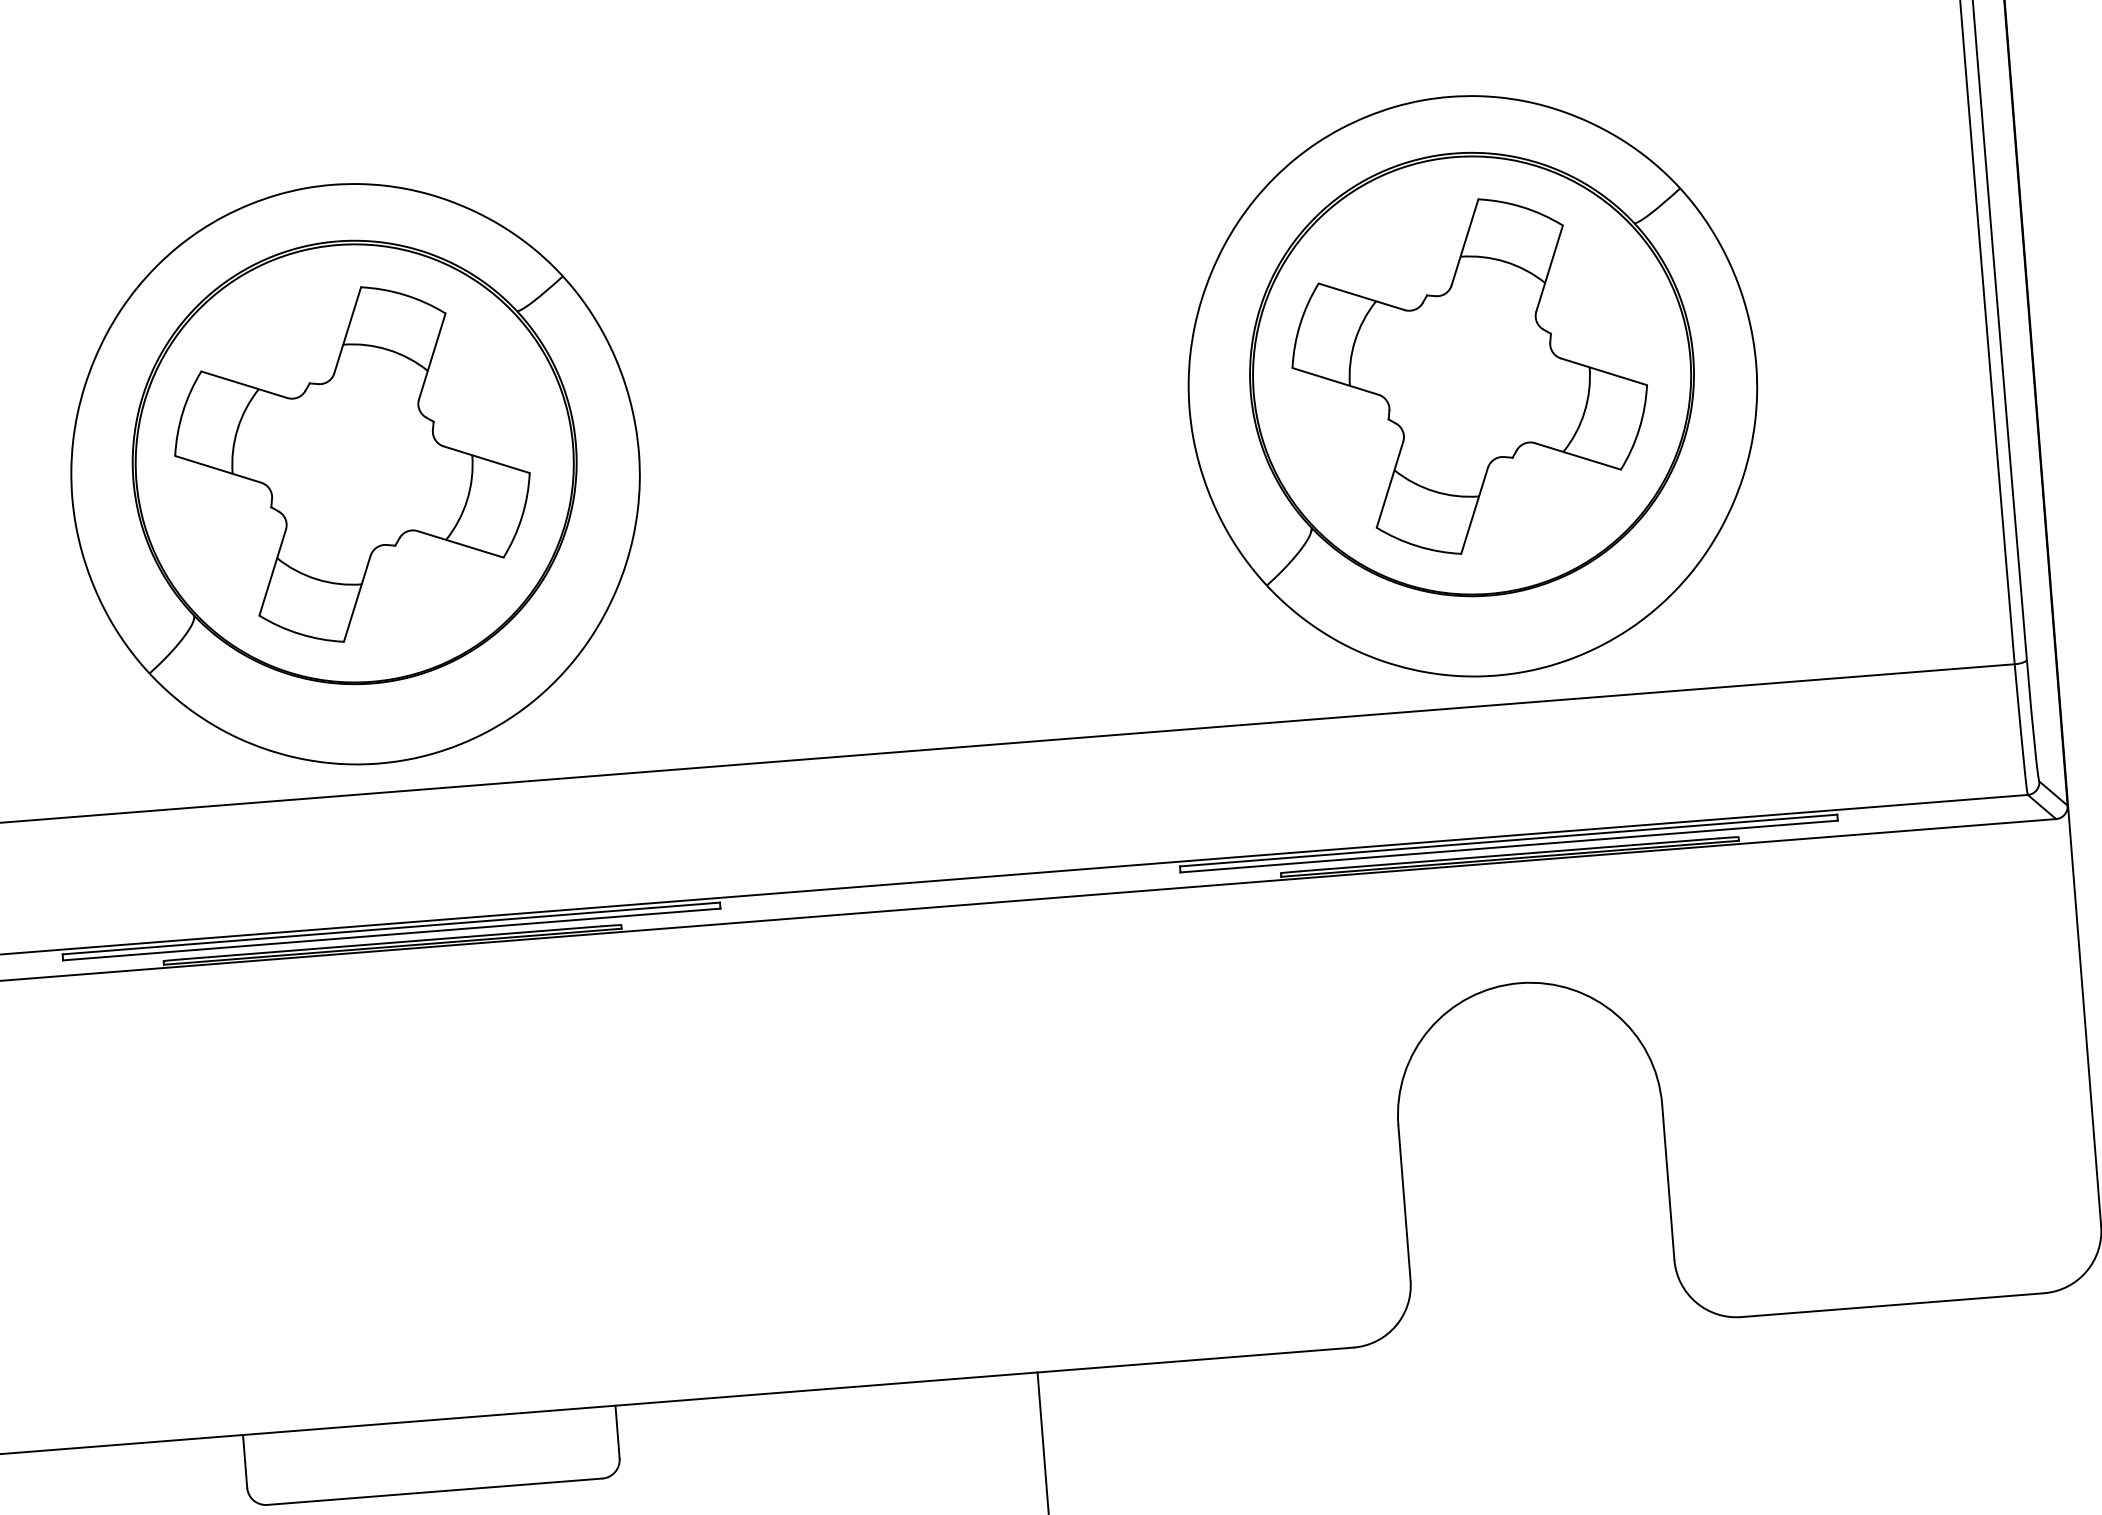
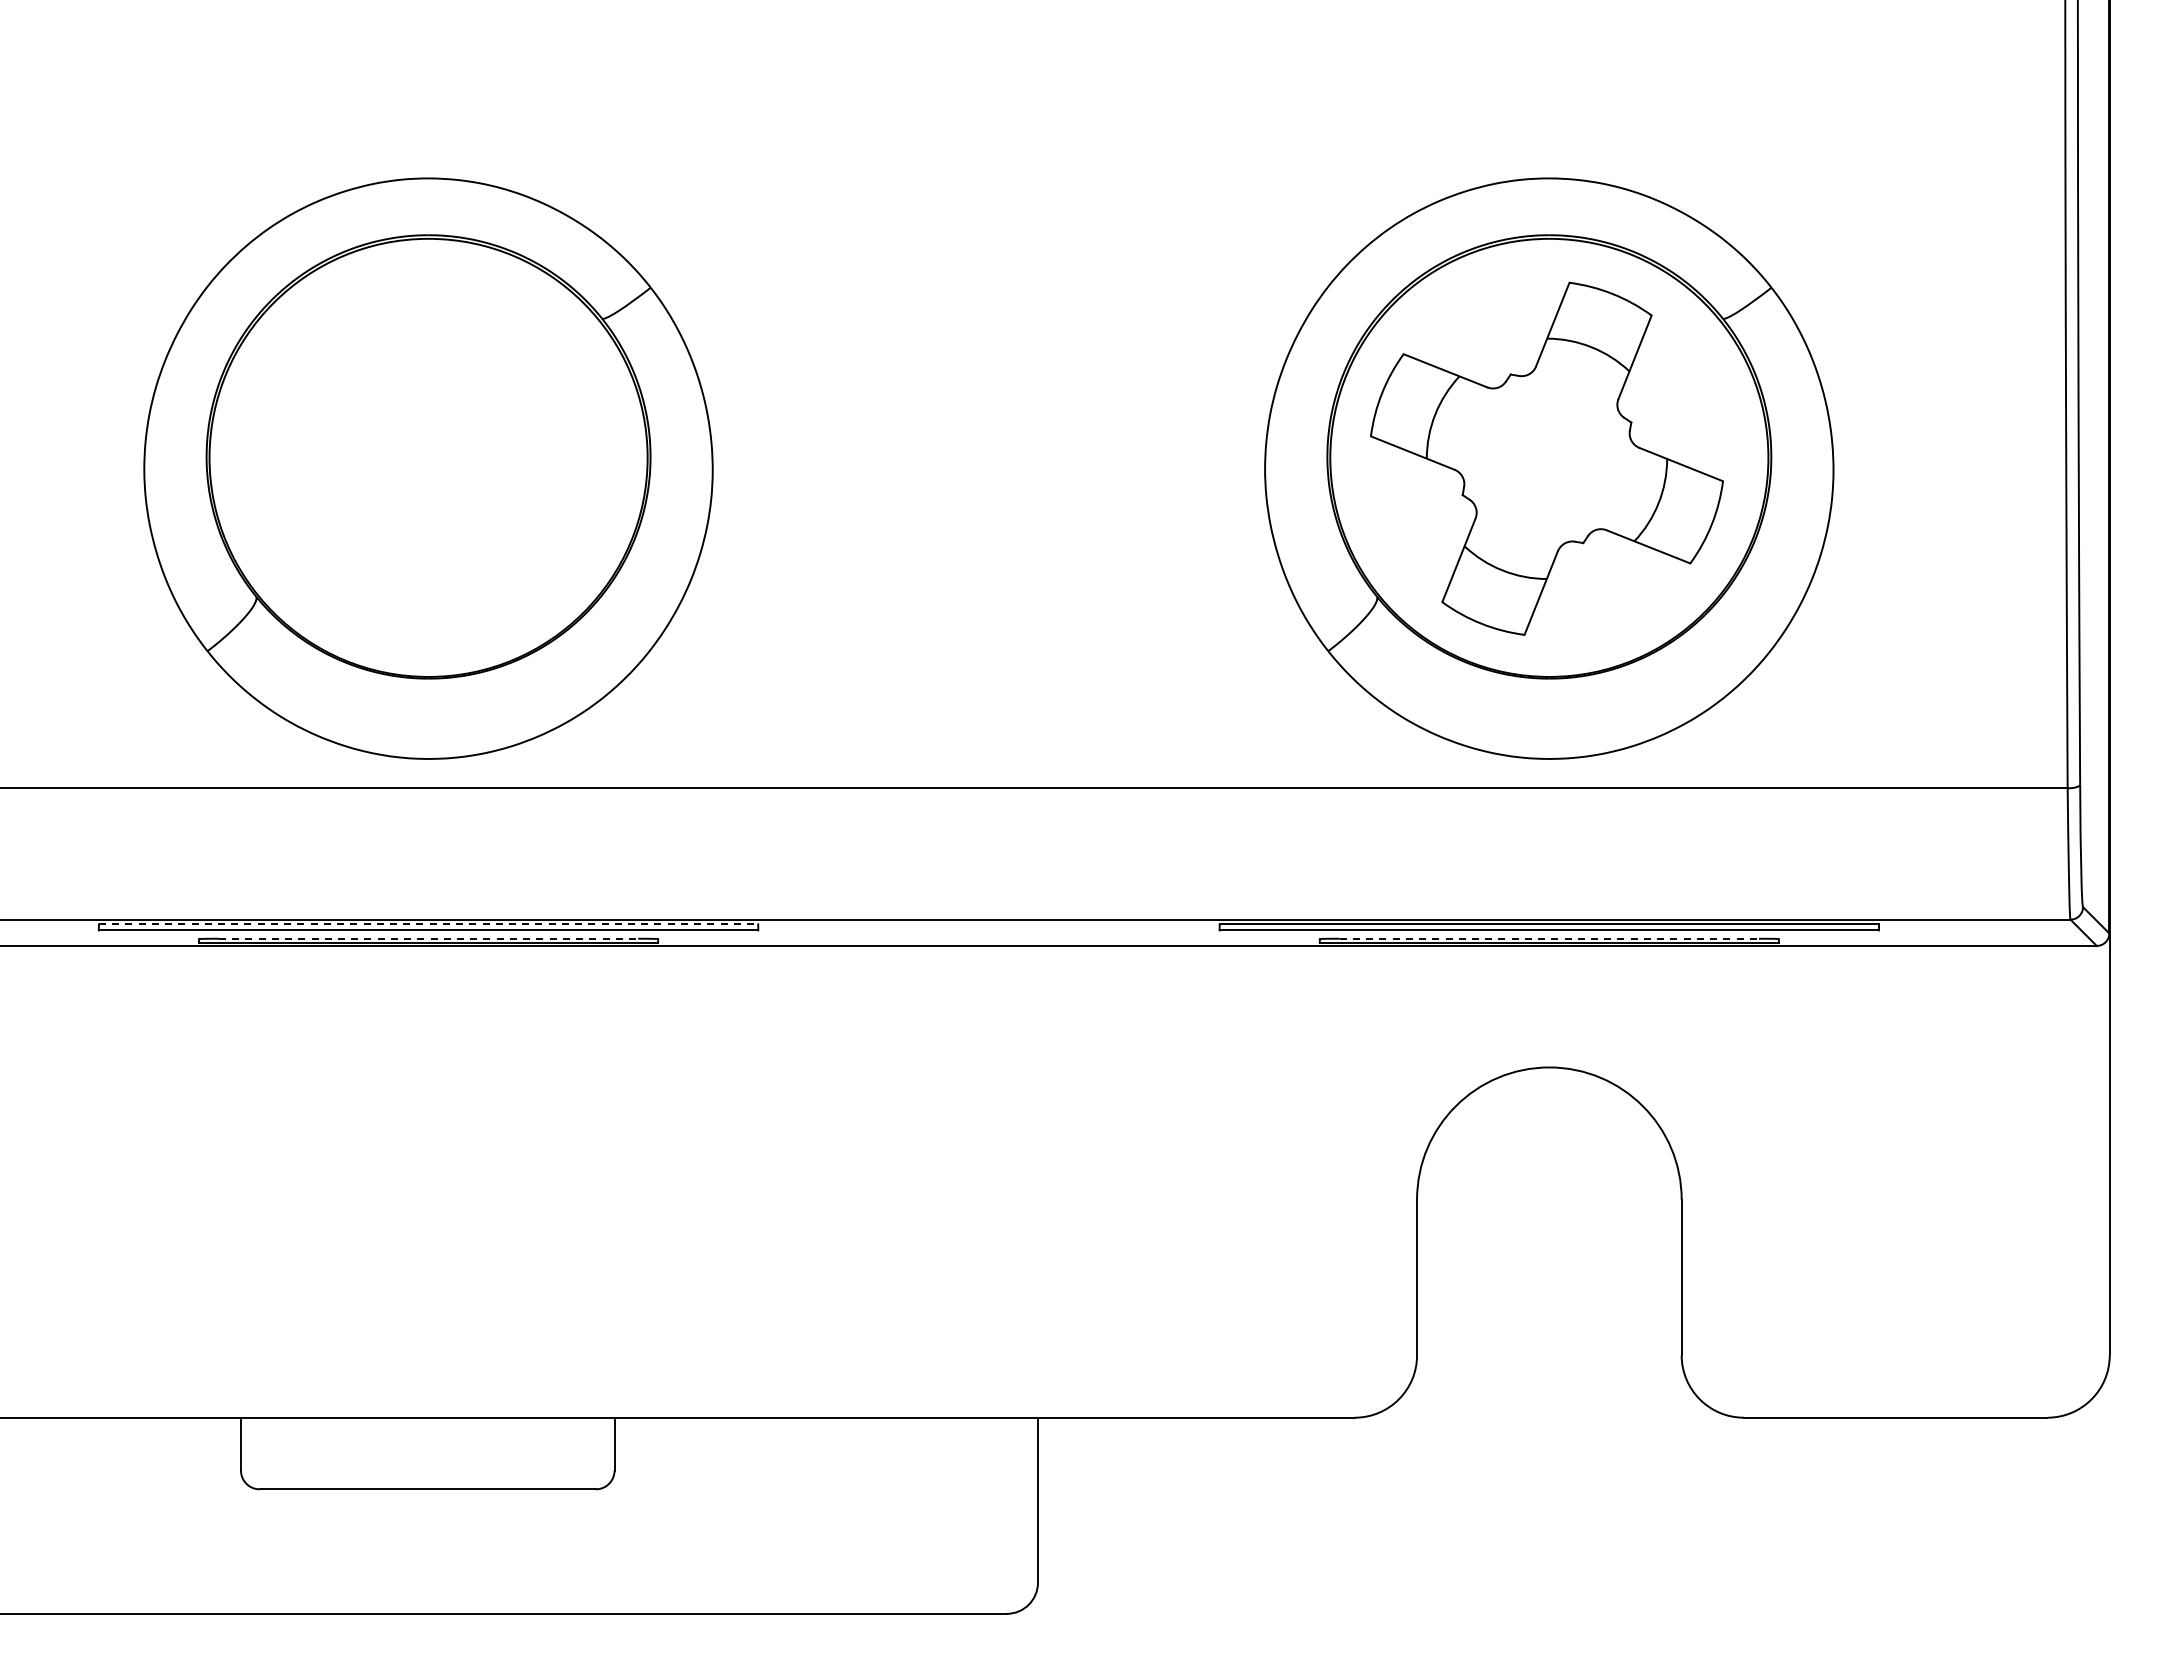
part: (352, 464) -> (426, 458), removed
line: (1509, 854) -> (1549, 938), solid -> dashed
line: (391, 928) -> (428, 924), solid -> dashed
line: (392, 942) -> (428, 938), solid -> dashed

